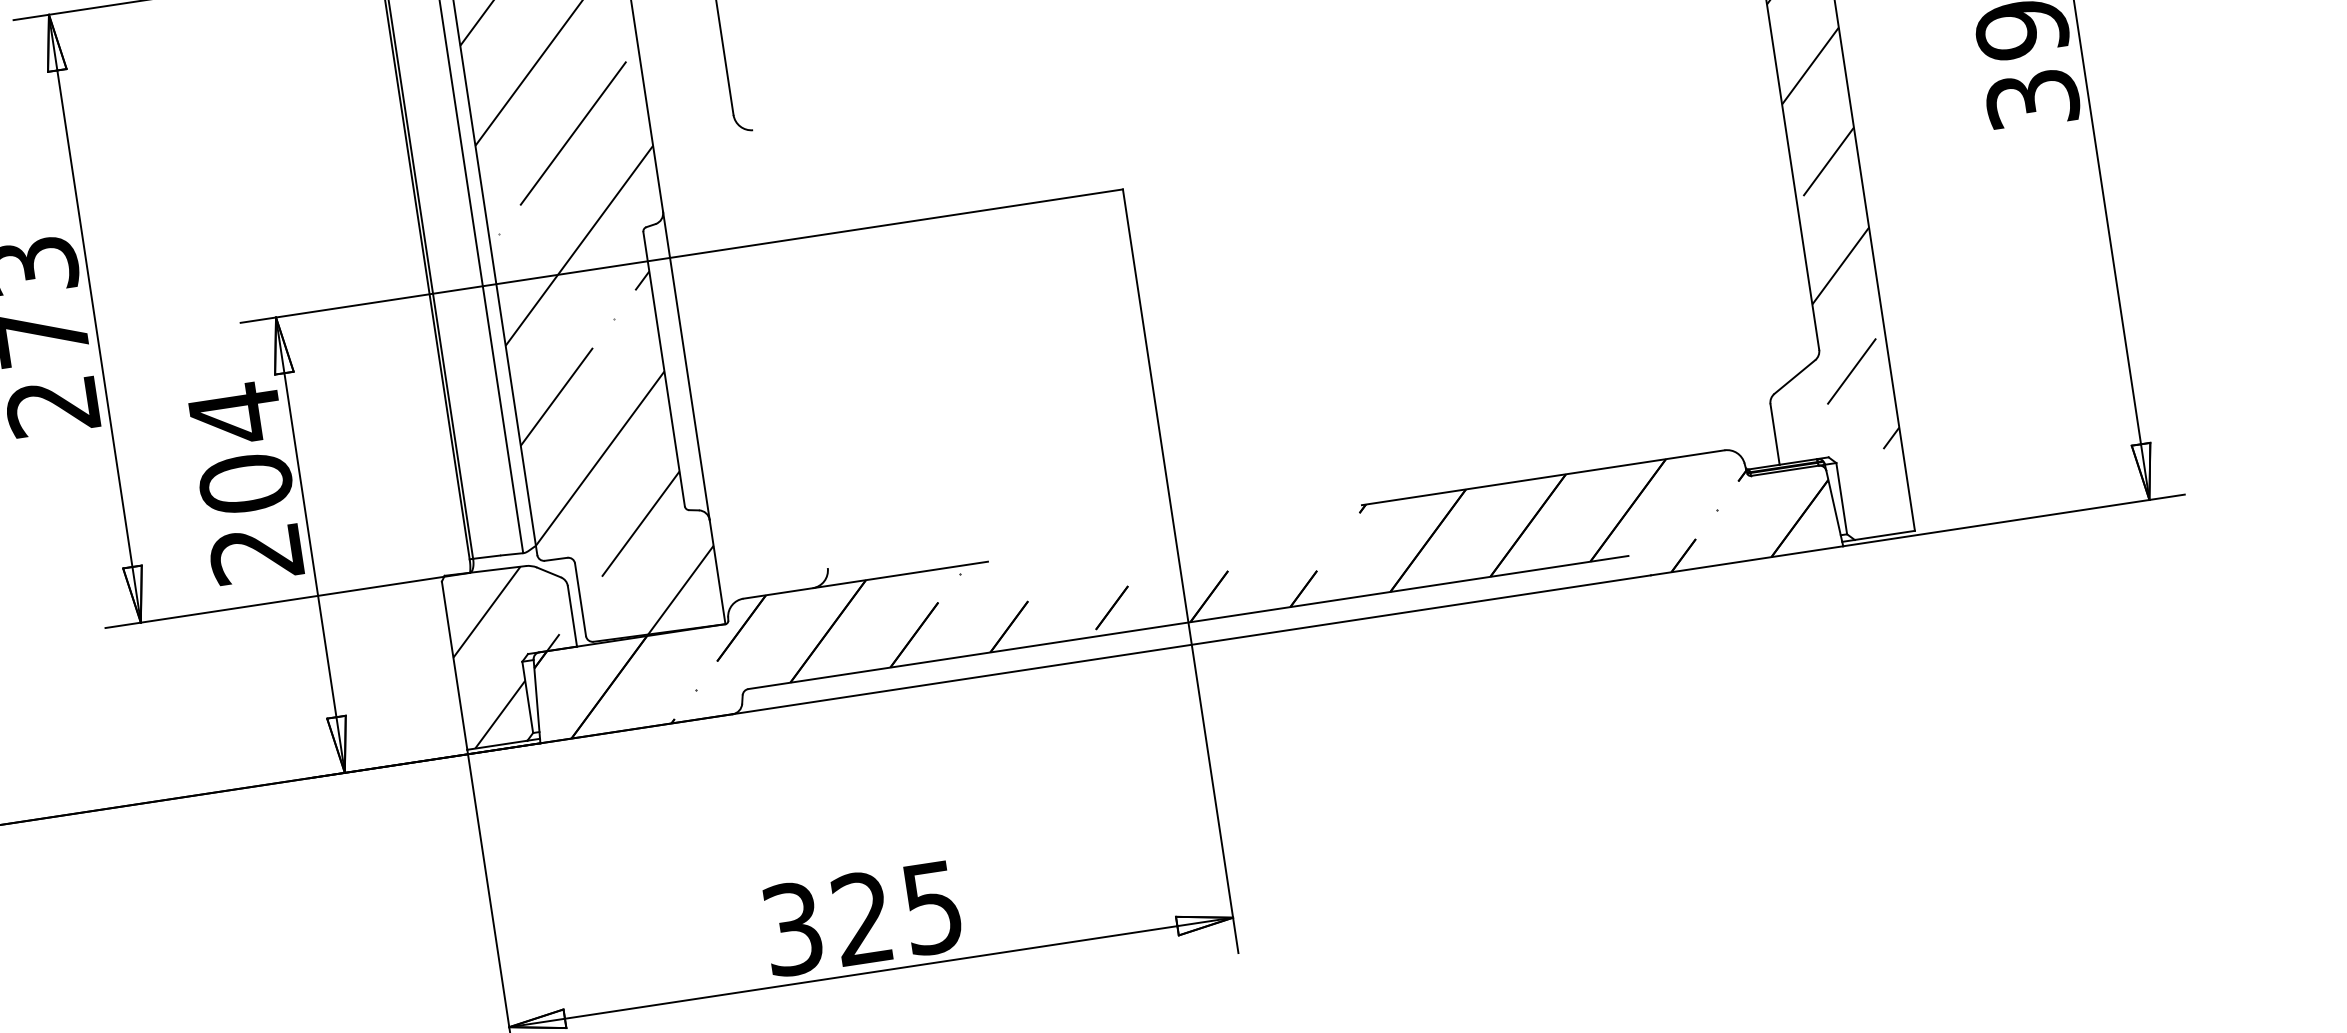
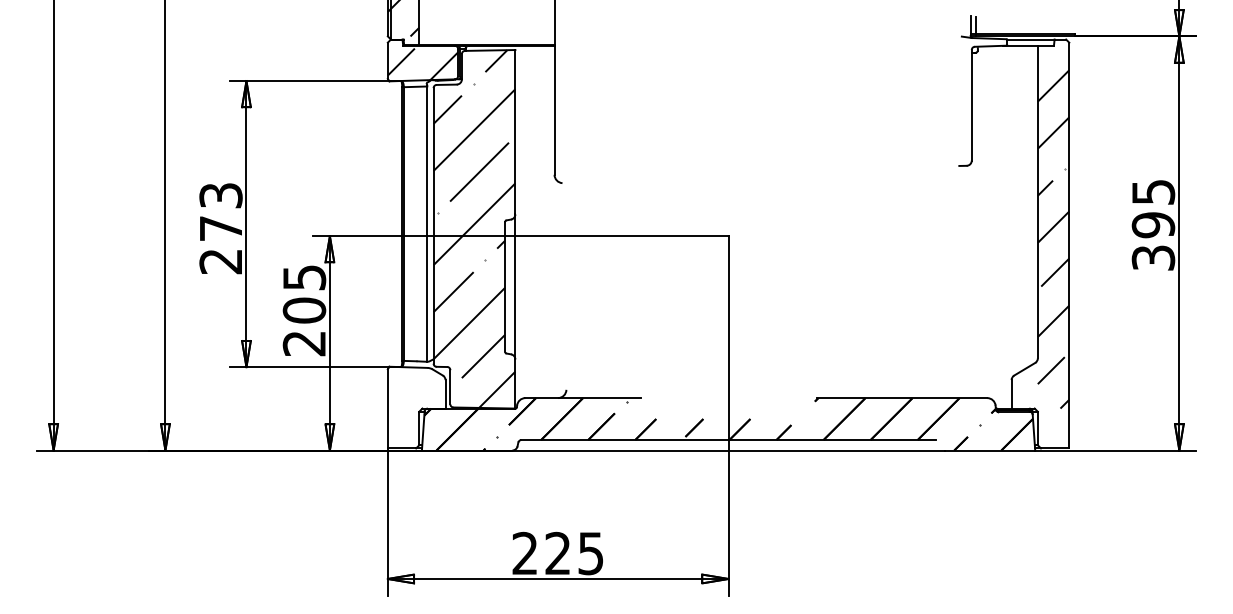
text: (235, 413) -> (304, 277), 204 -> 205
hatch: (506, 654) -> (412, 407), removed
text: (791, 929) -> (524, 553), 325 -> 225

